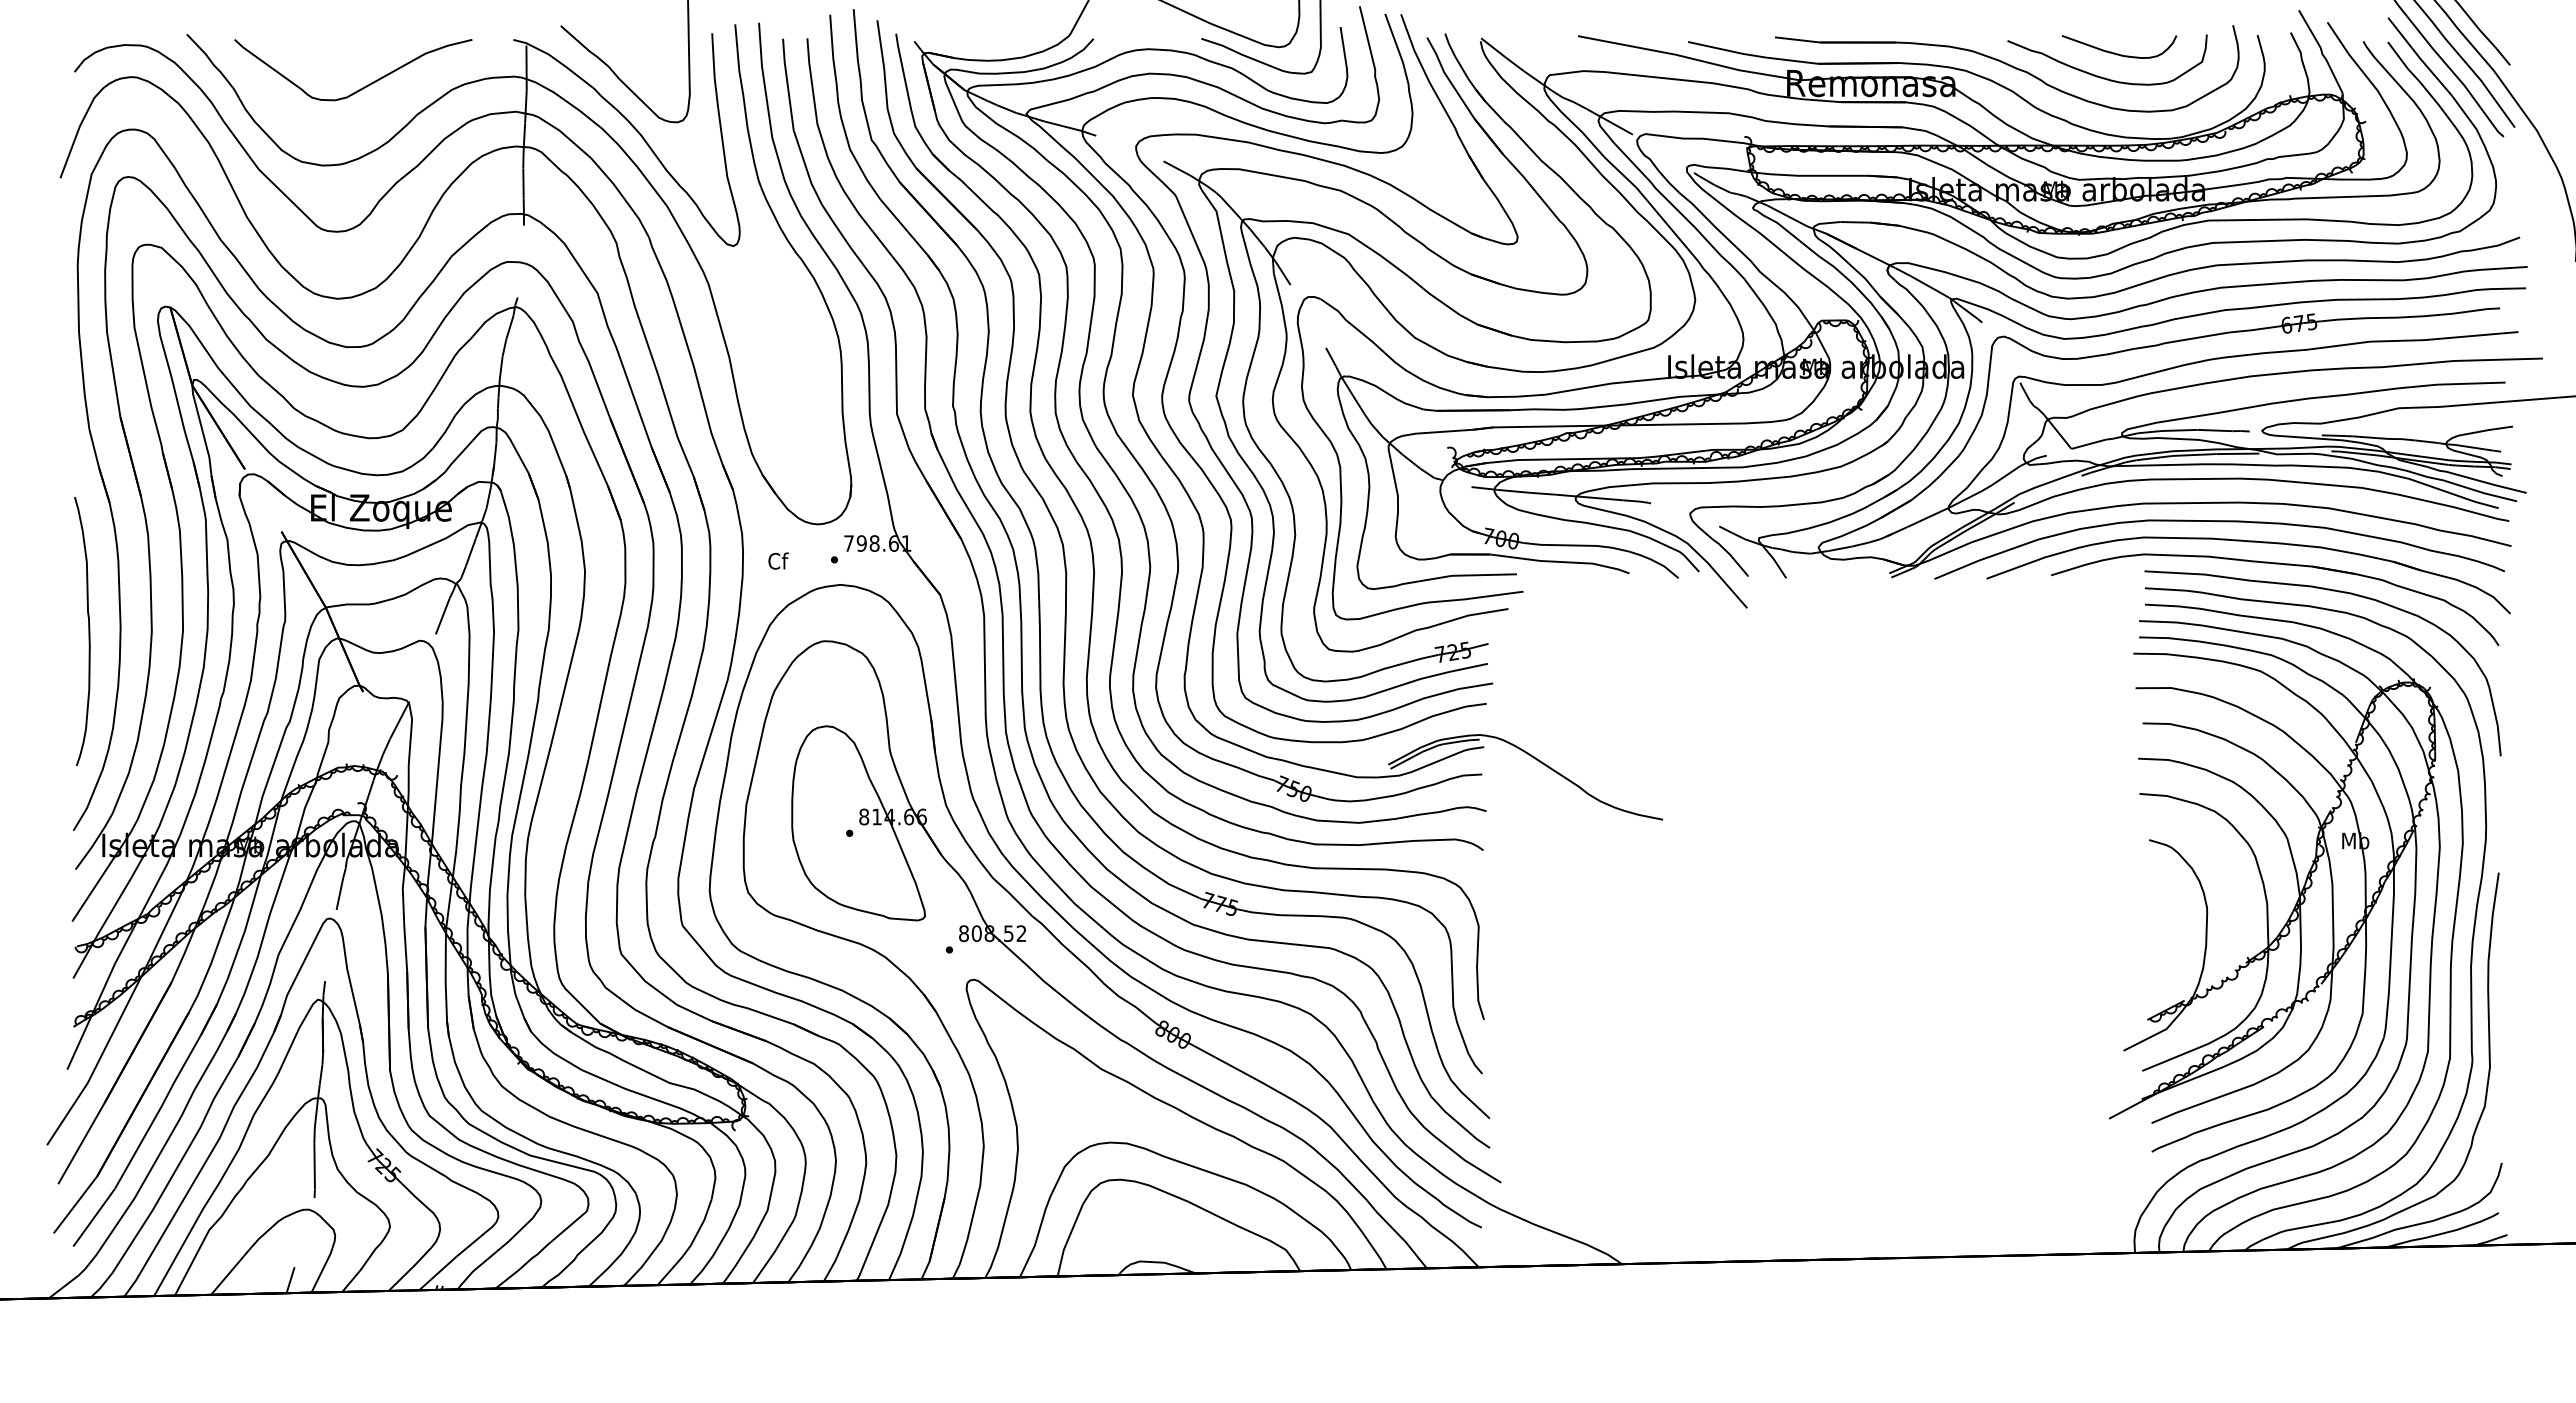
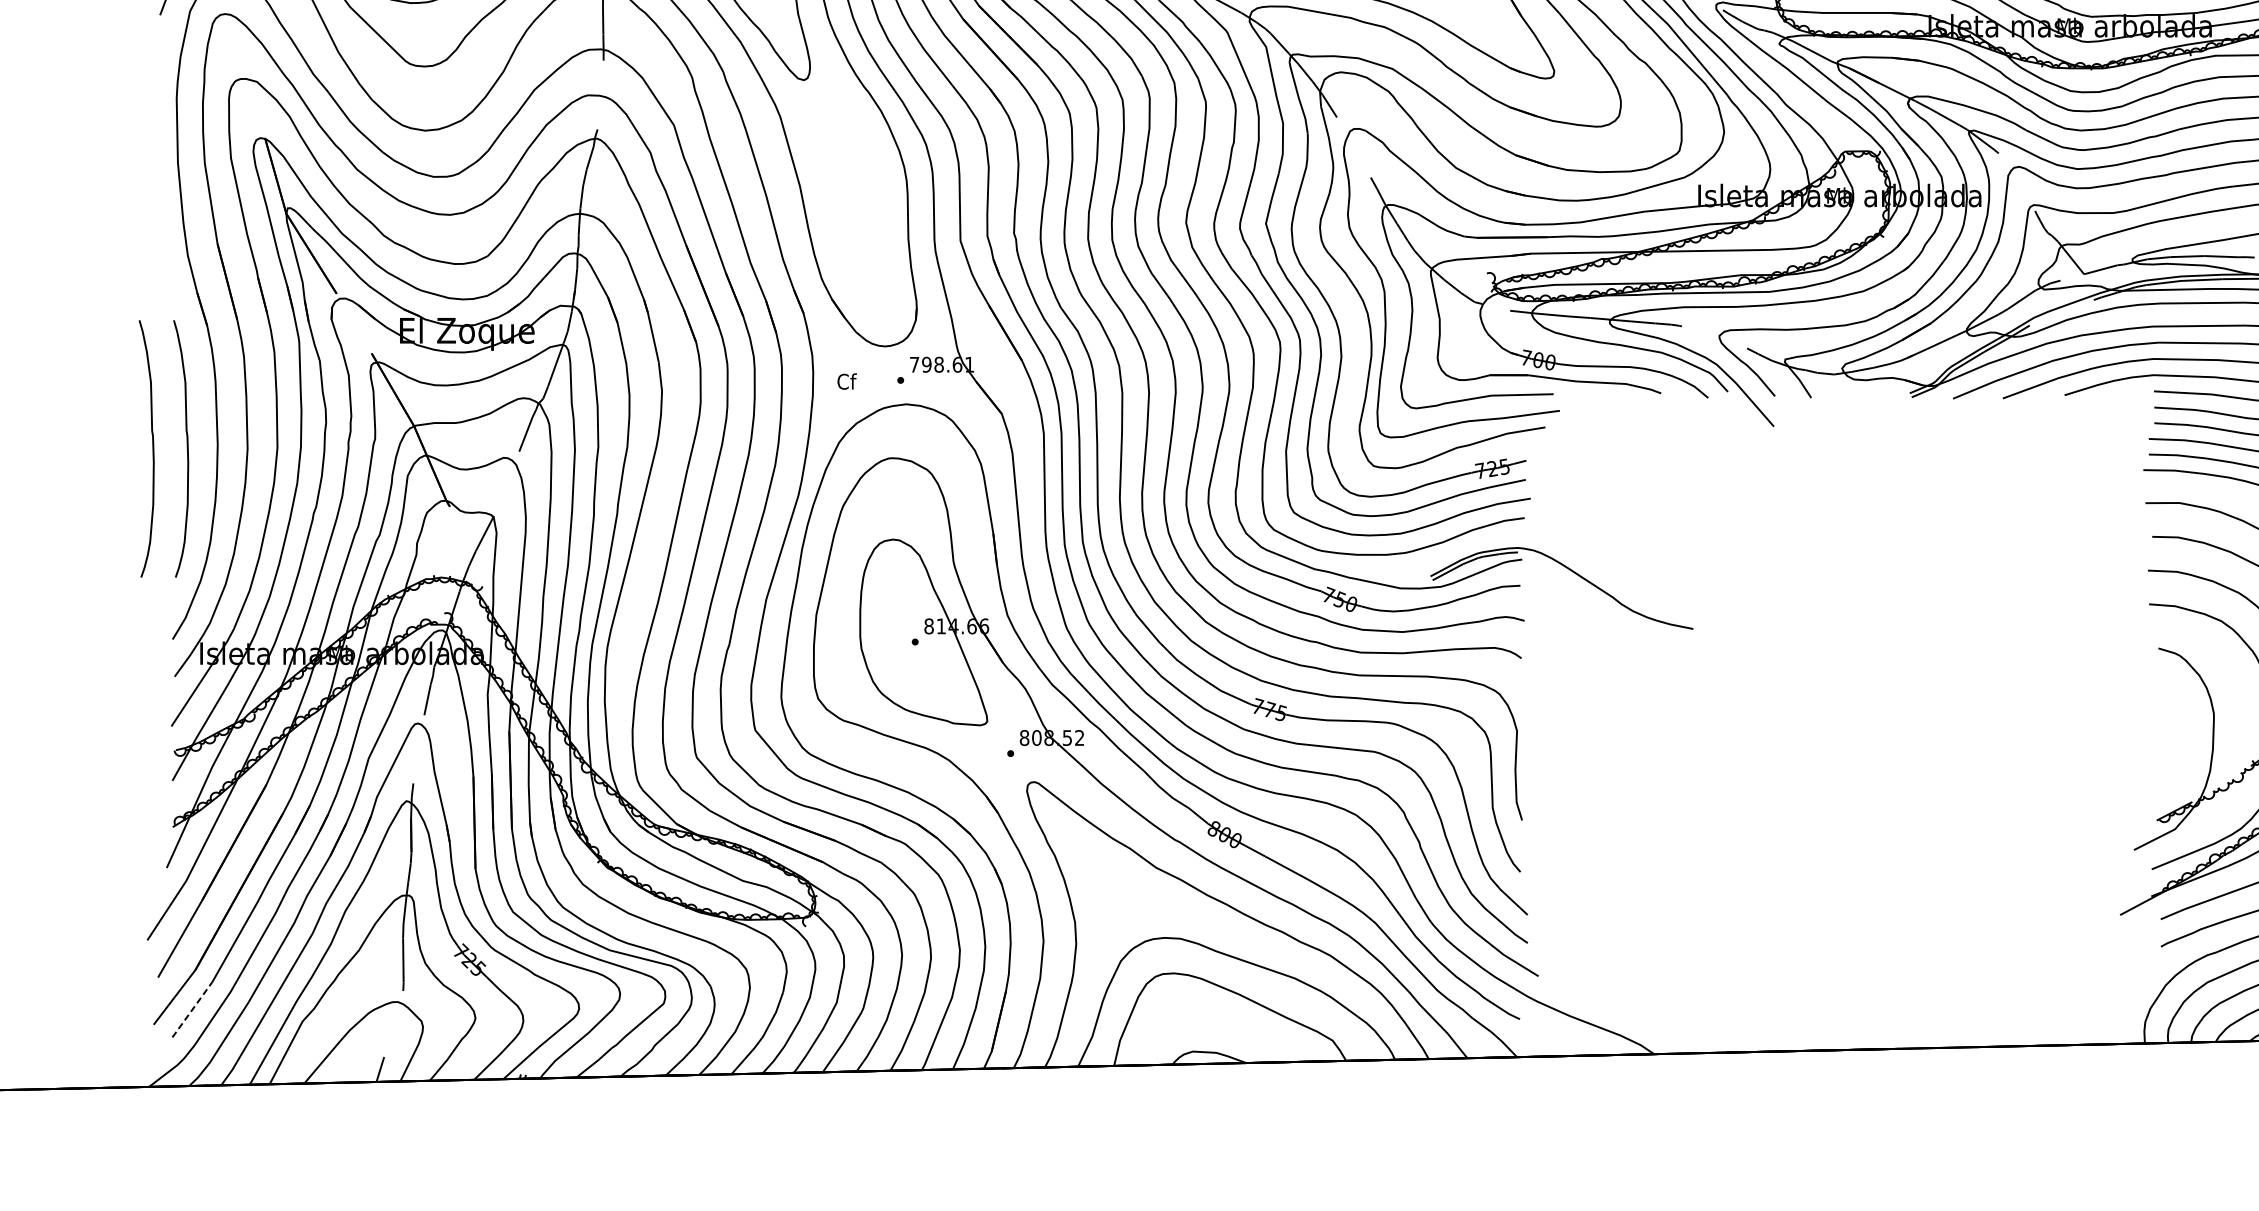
curve: (52, 631) -> (152, 448), added
line: (94, 1217) -> (192, 1009), solid -> dashed

